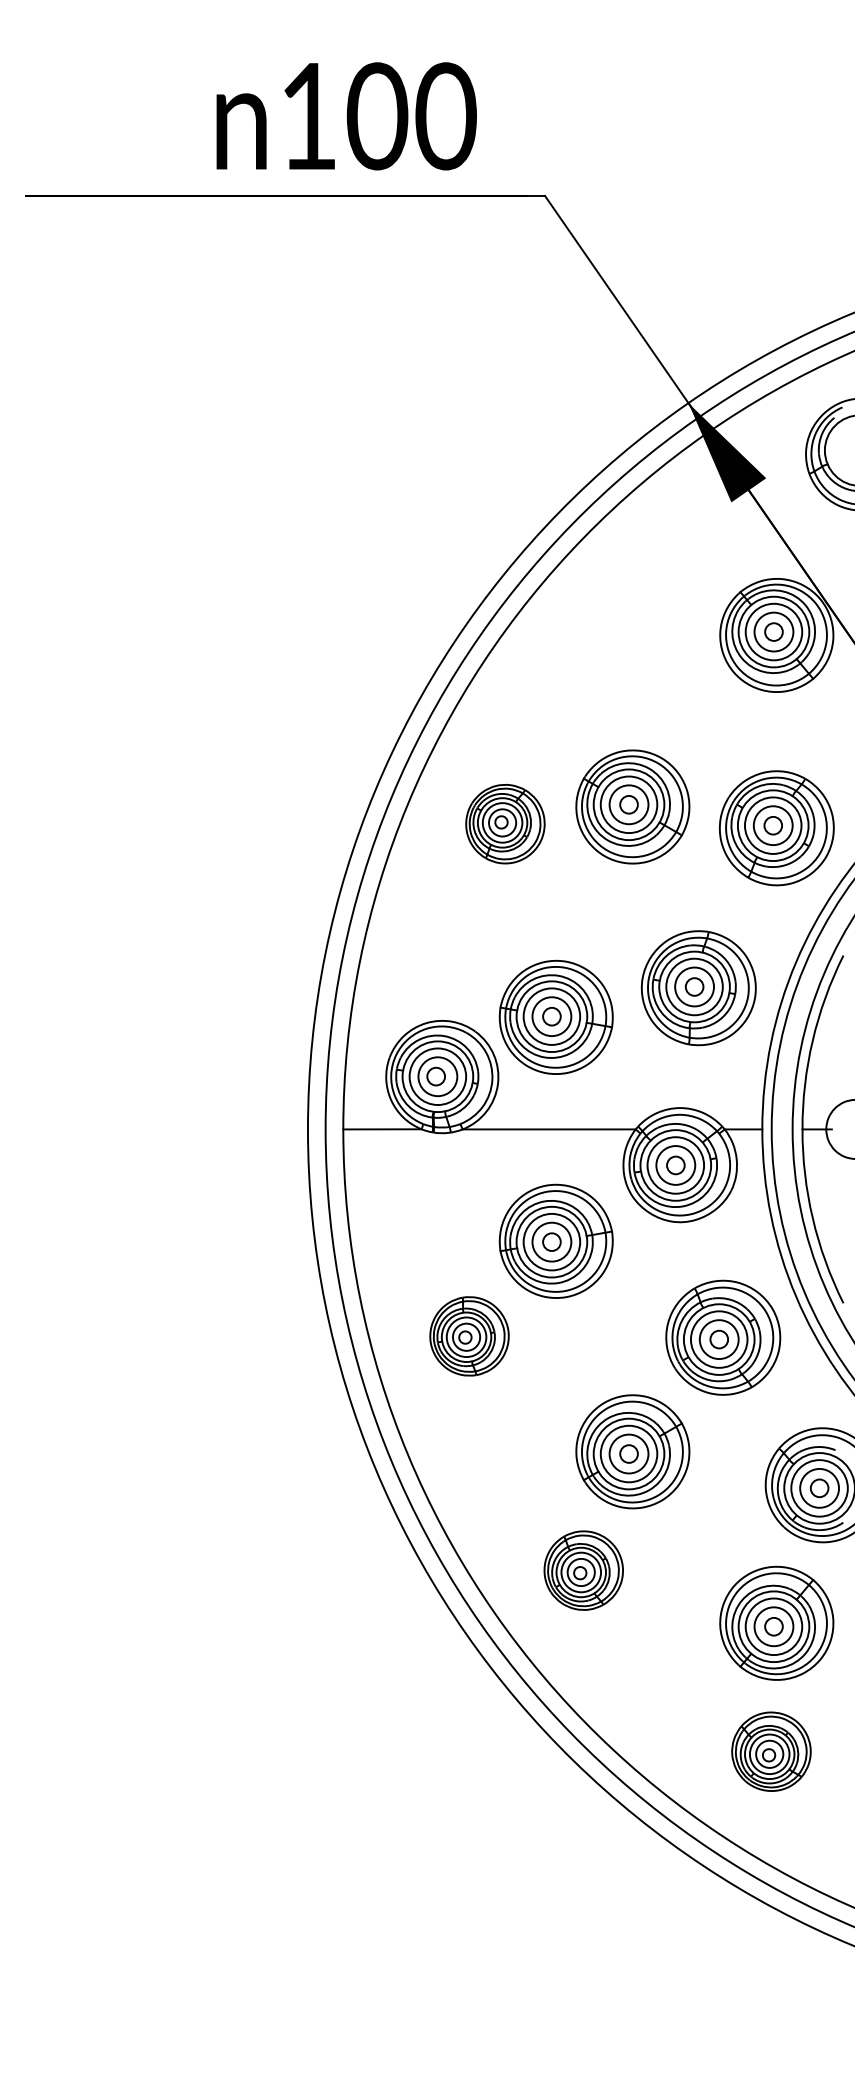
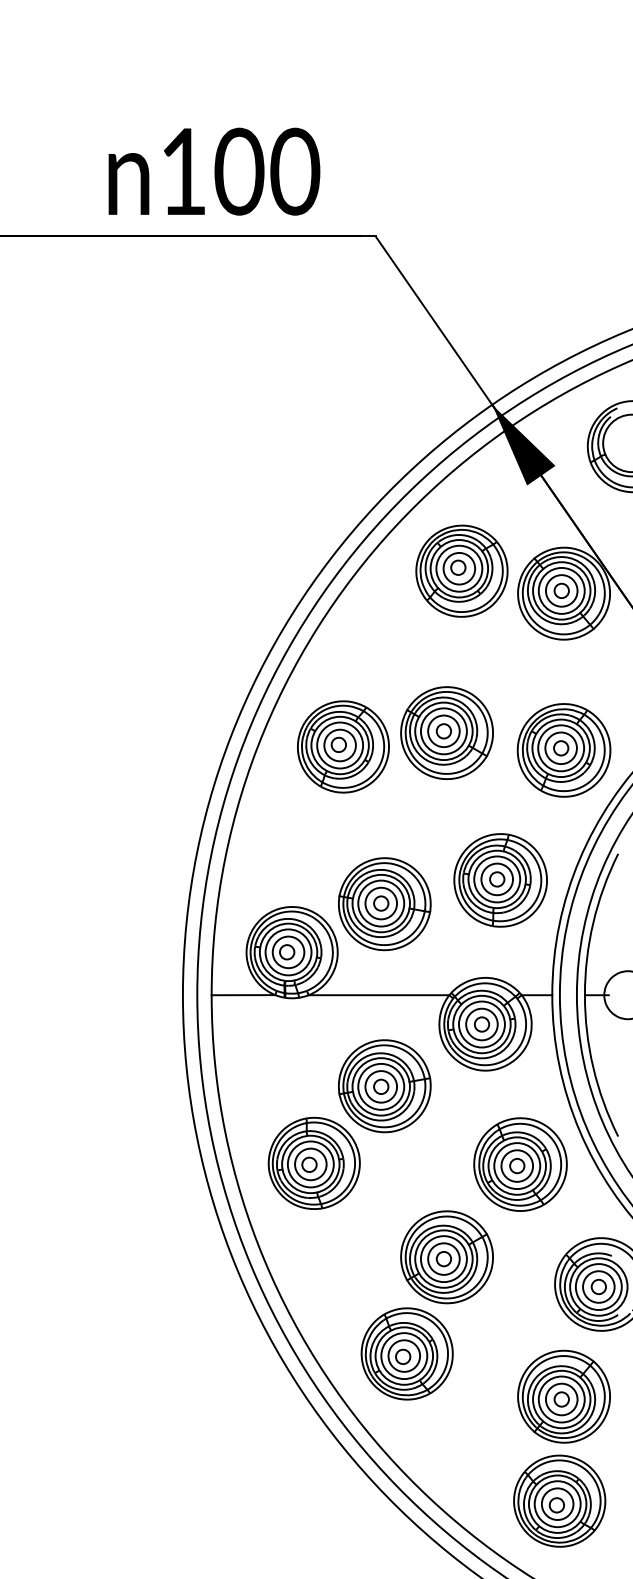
part: (651, 607) -> (462, 570), added
part: (505, 824) -> (343, 747), size x1.43
part: (469, 1336) -> (314, 1163), size x1.43
part: (583, 1570) -> (406, 1353), size x1.43
part: (771, 1751) -> (559, 1500), size x1.43

